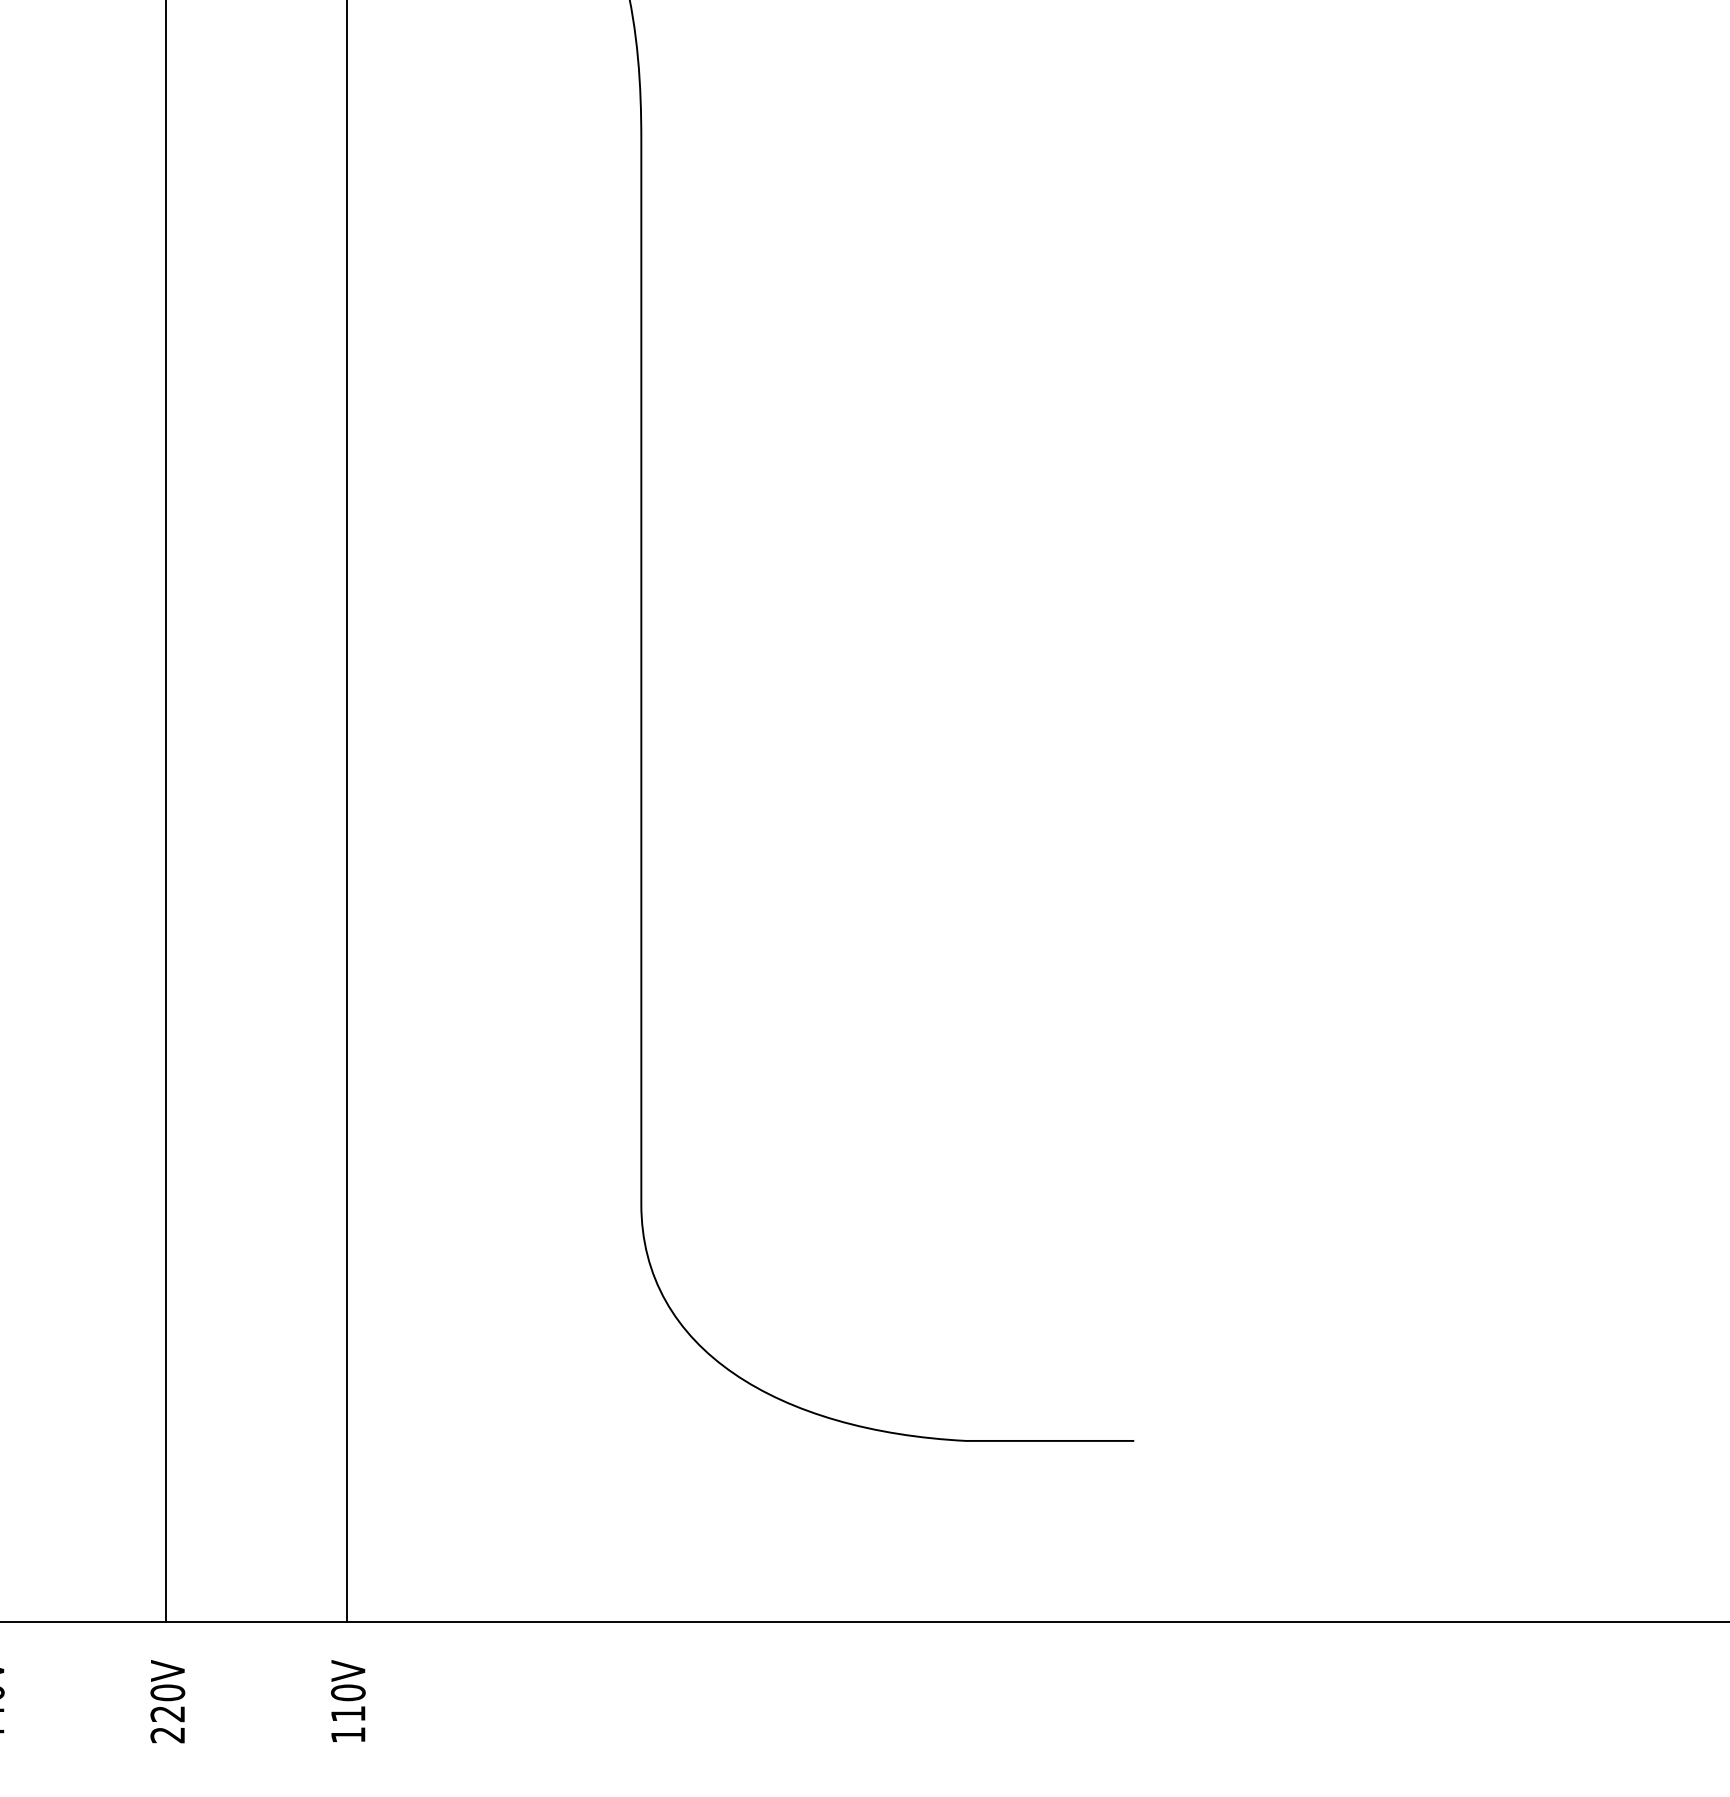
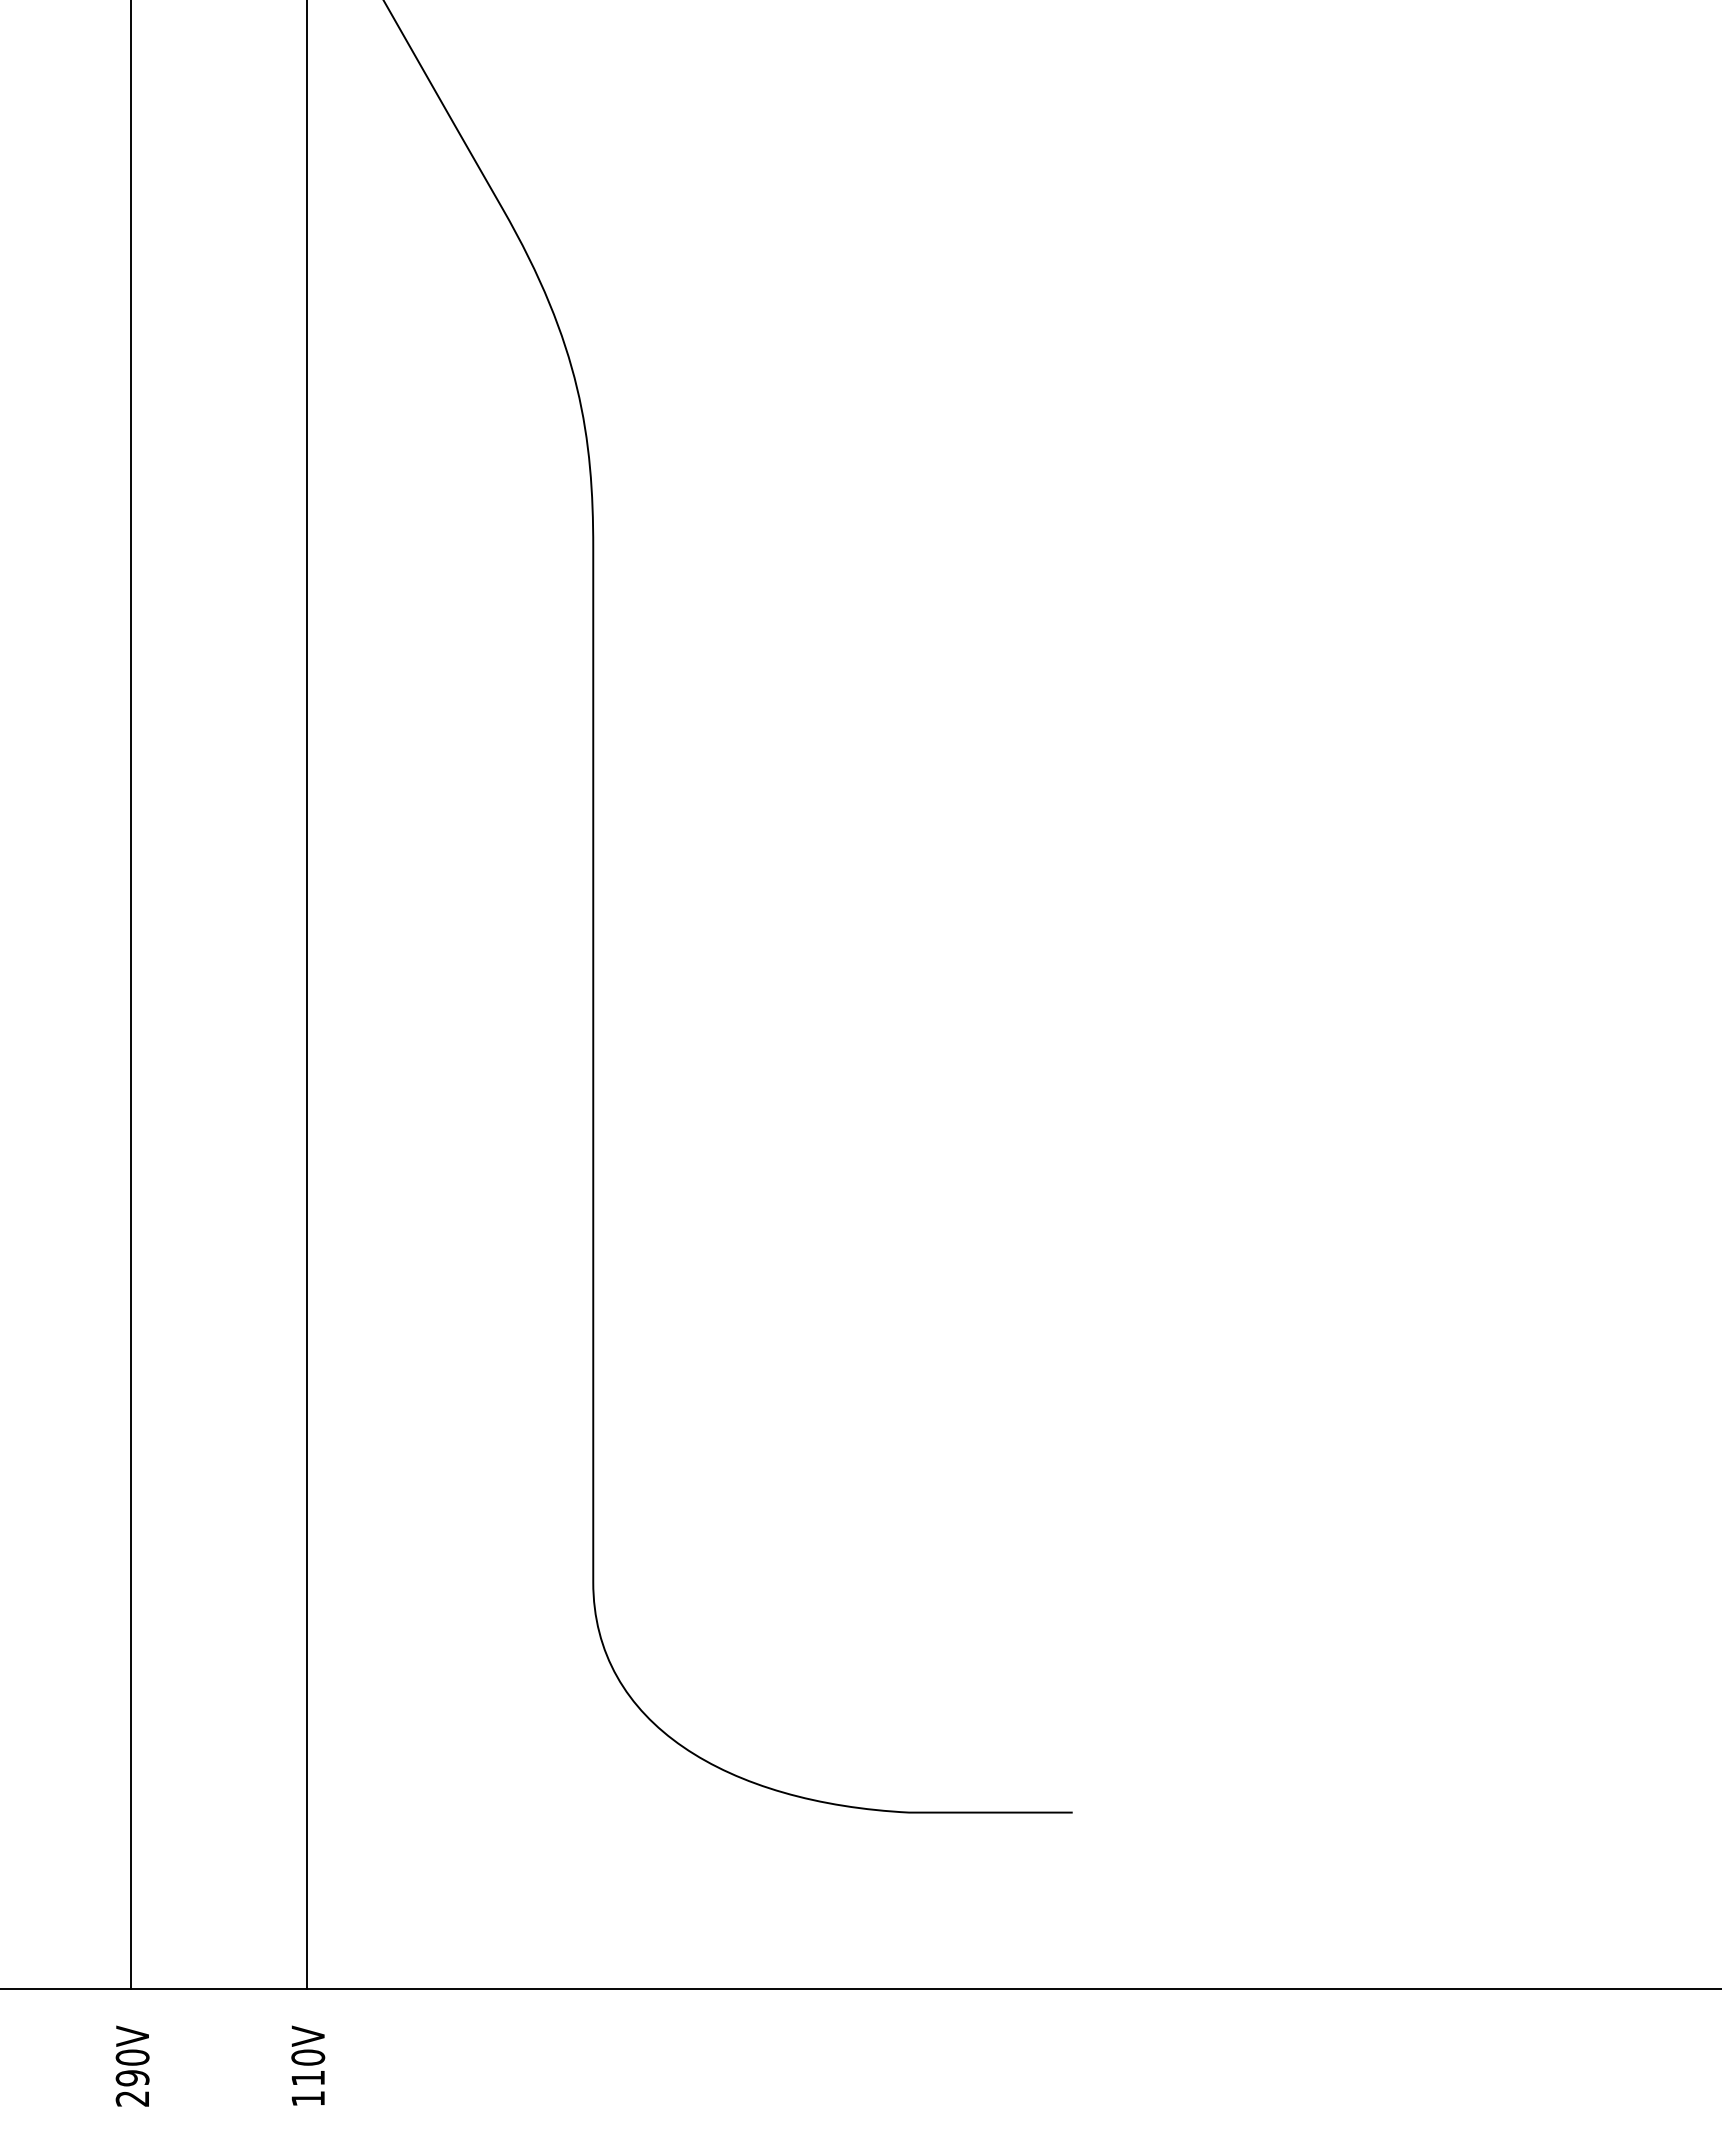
text: (167, 1714) -> (132, 2078), 220V -> 290V

